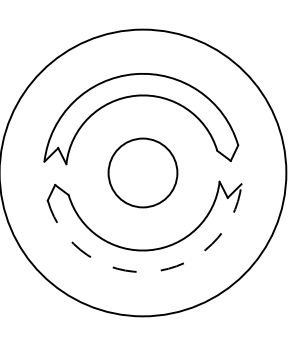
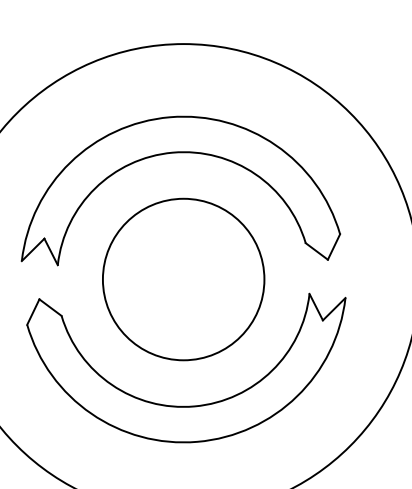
circle: (142, 172) -> (182, 278), size x1.43
arc: (151, 271) -> (197, 441), dashed -> solid

